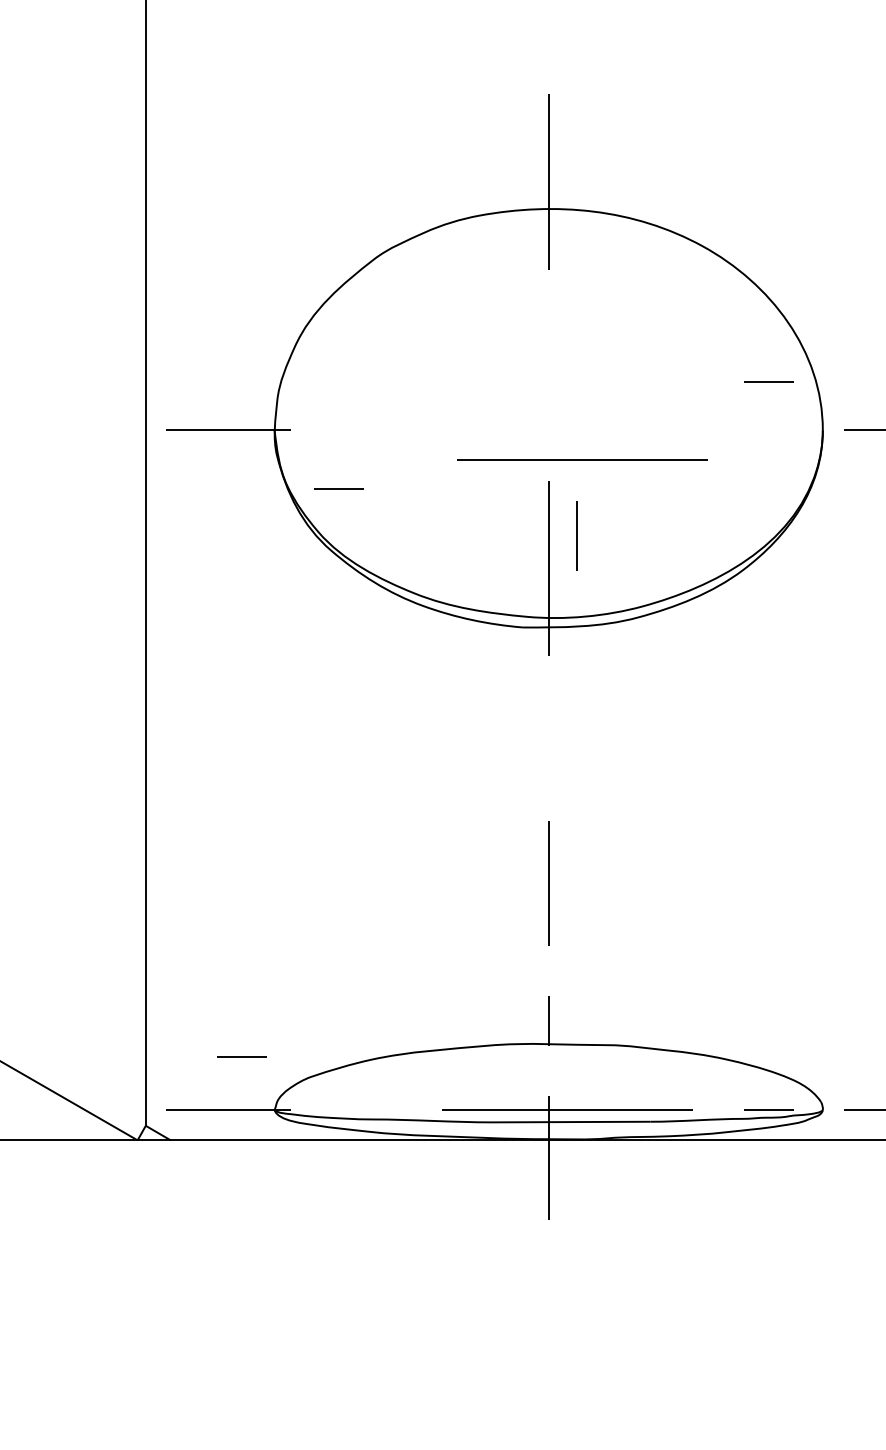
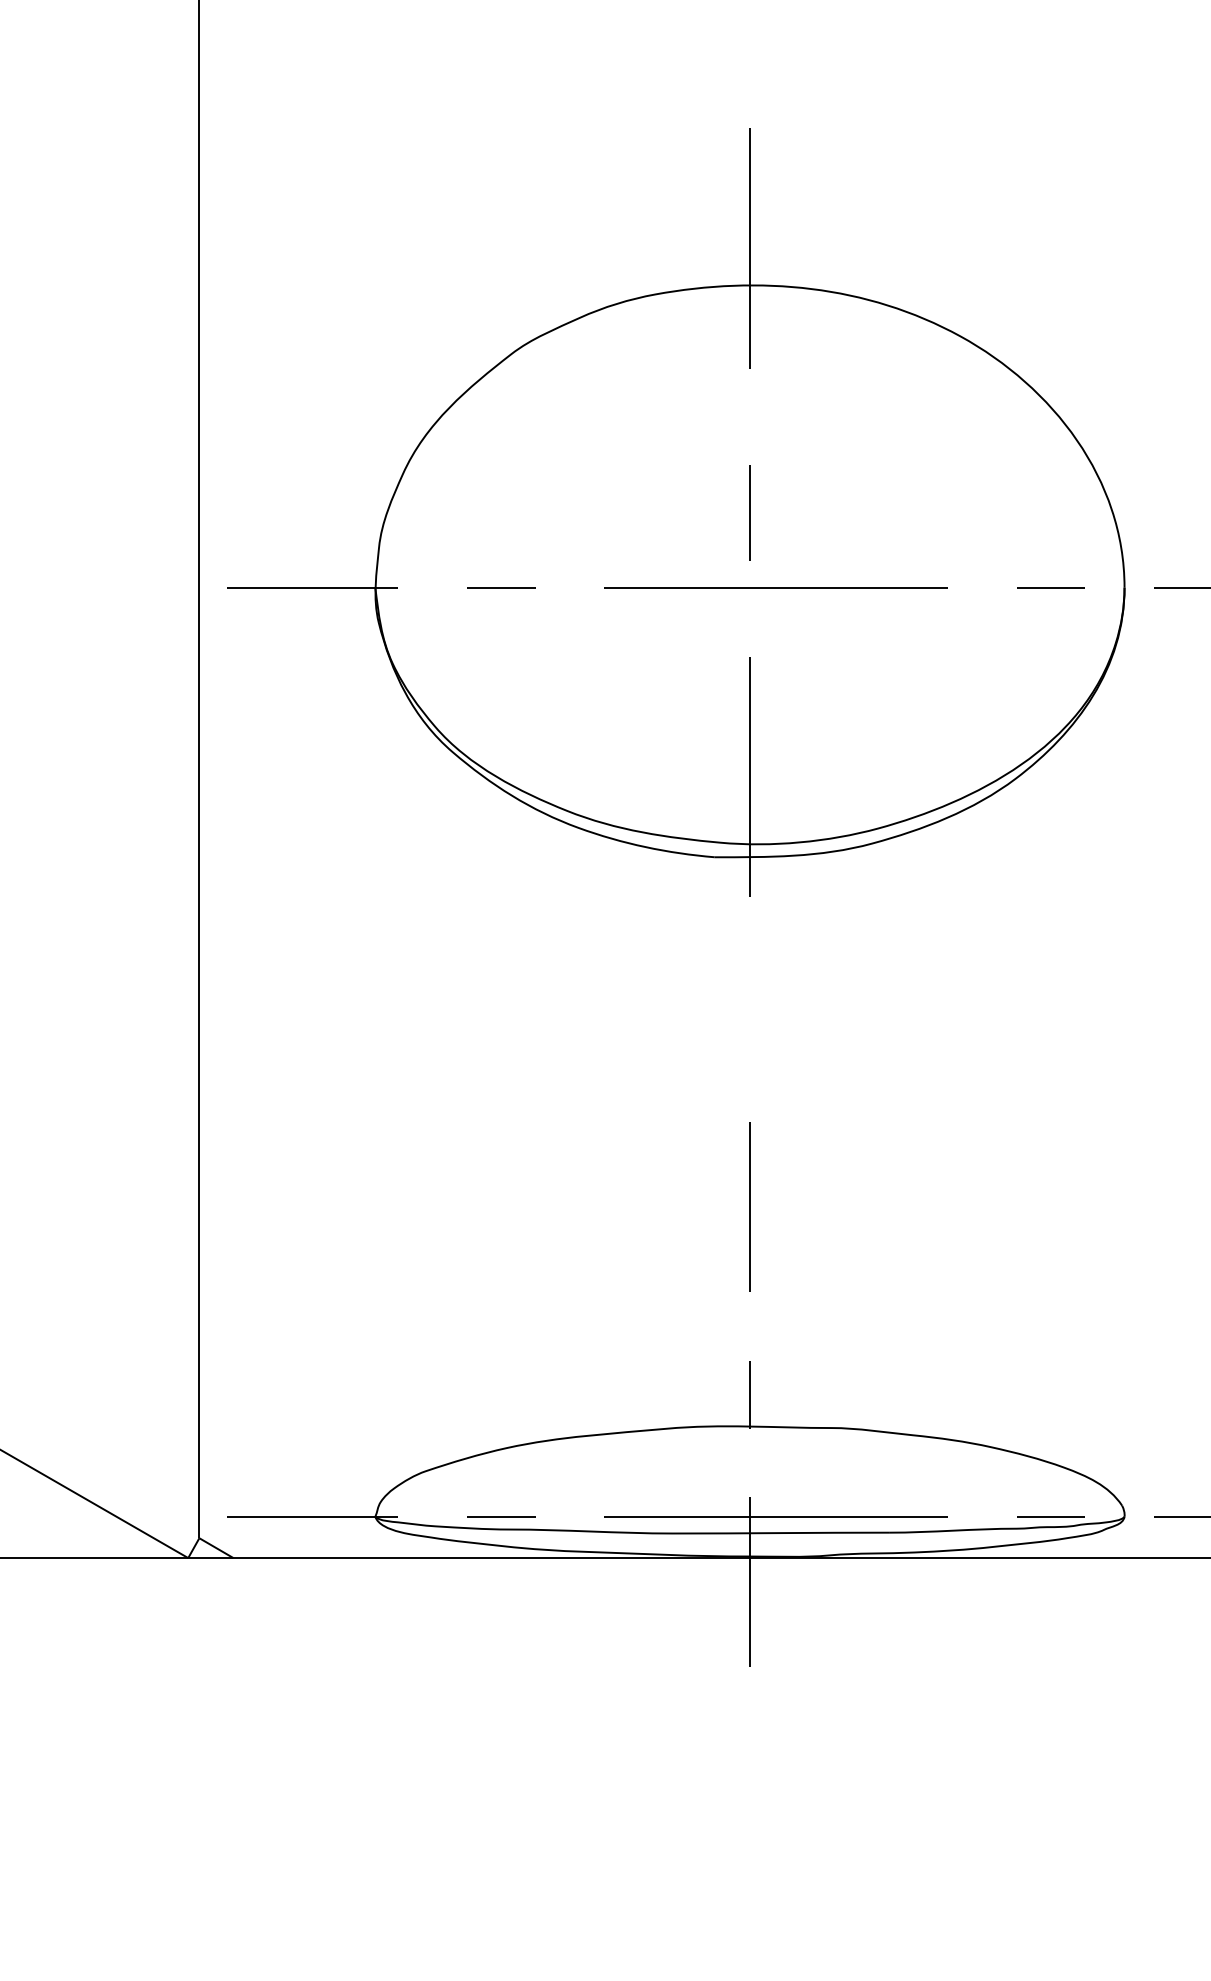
line: (768, 381) -> (1050, 587), moved
line: (582, 460) -> (775, 587), moved
line: (339, 488) -> (501, 587), moved
line: (576, 536) -> (749, 512), moved
line: (241, 1057) -> (501, 1516), moved

